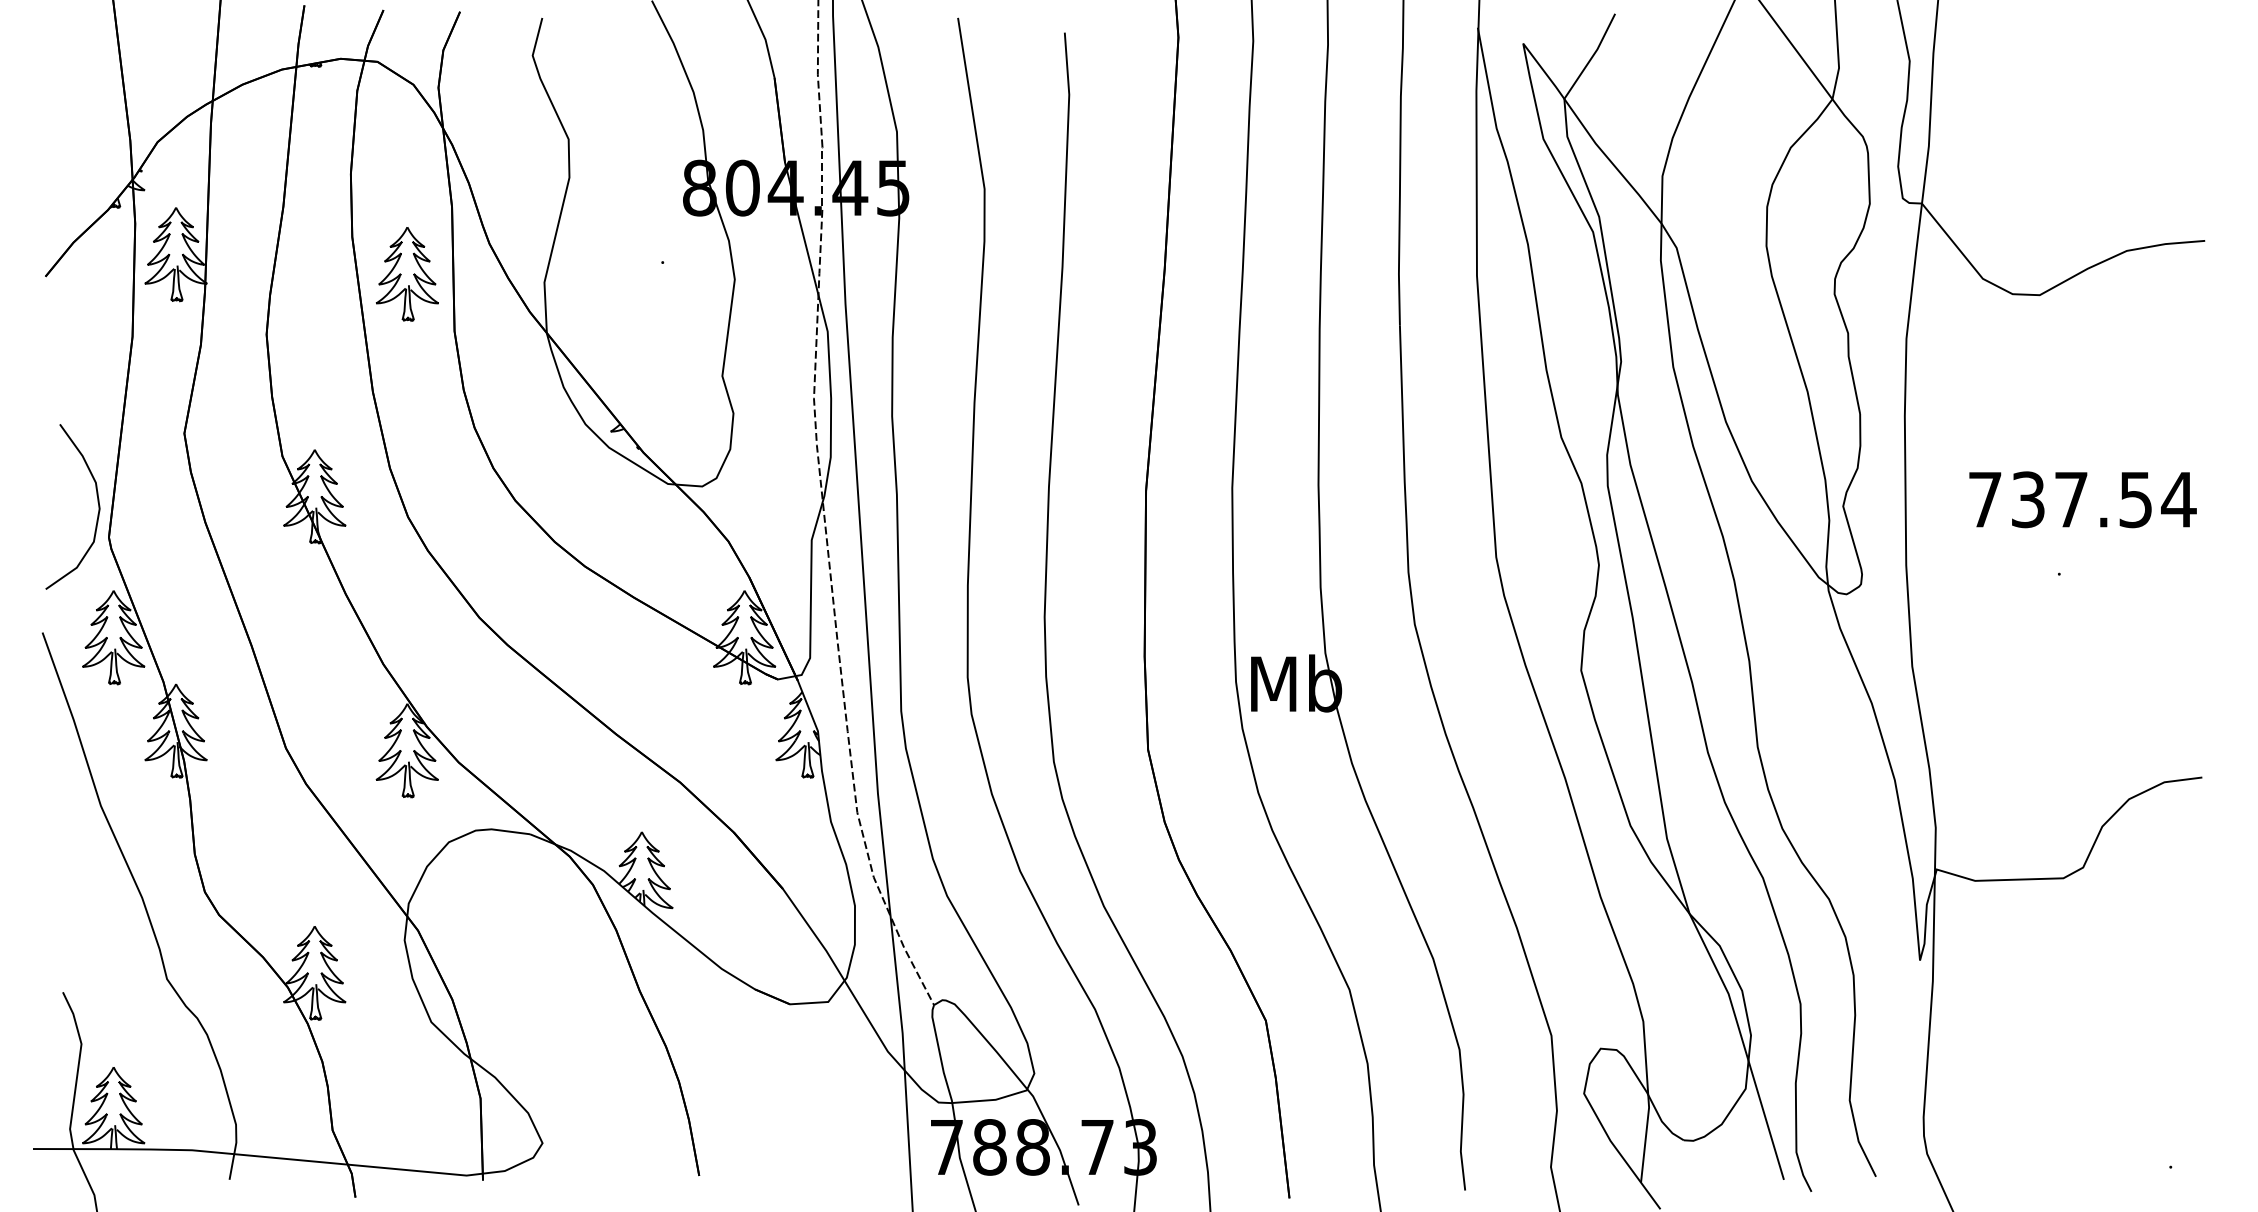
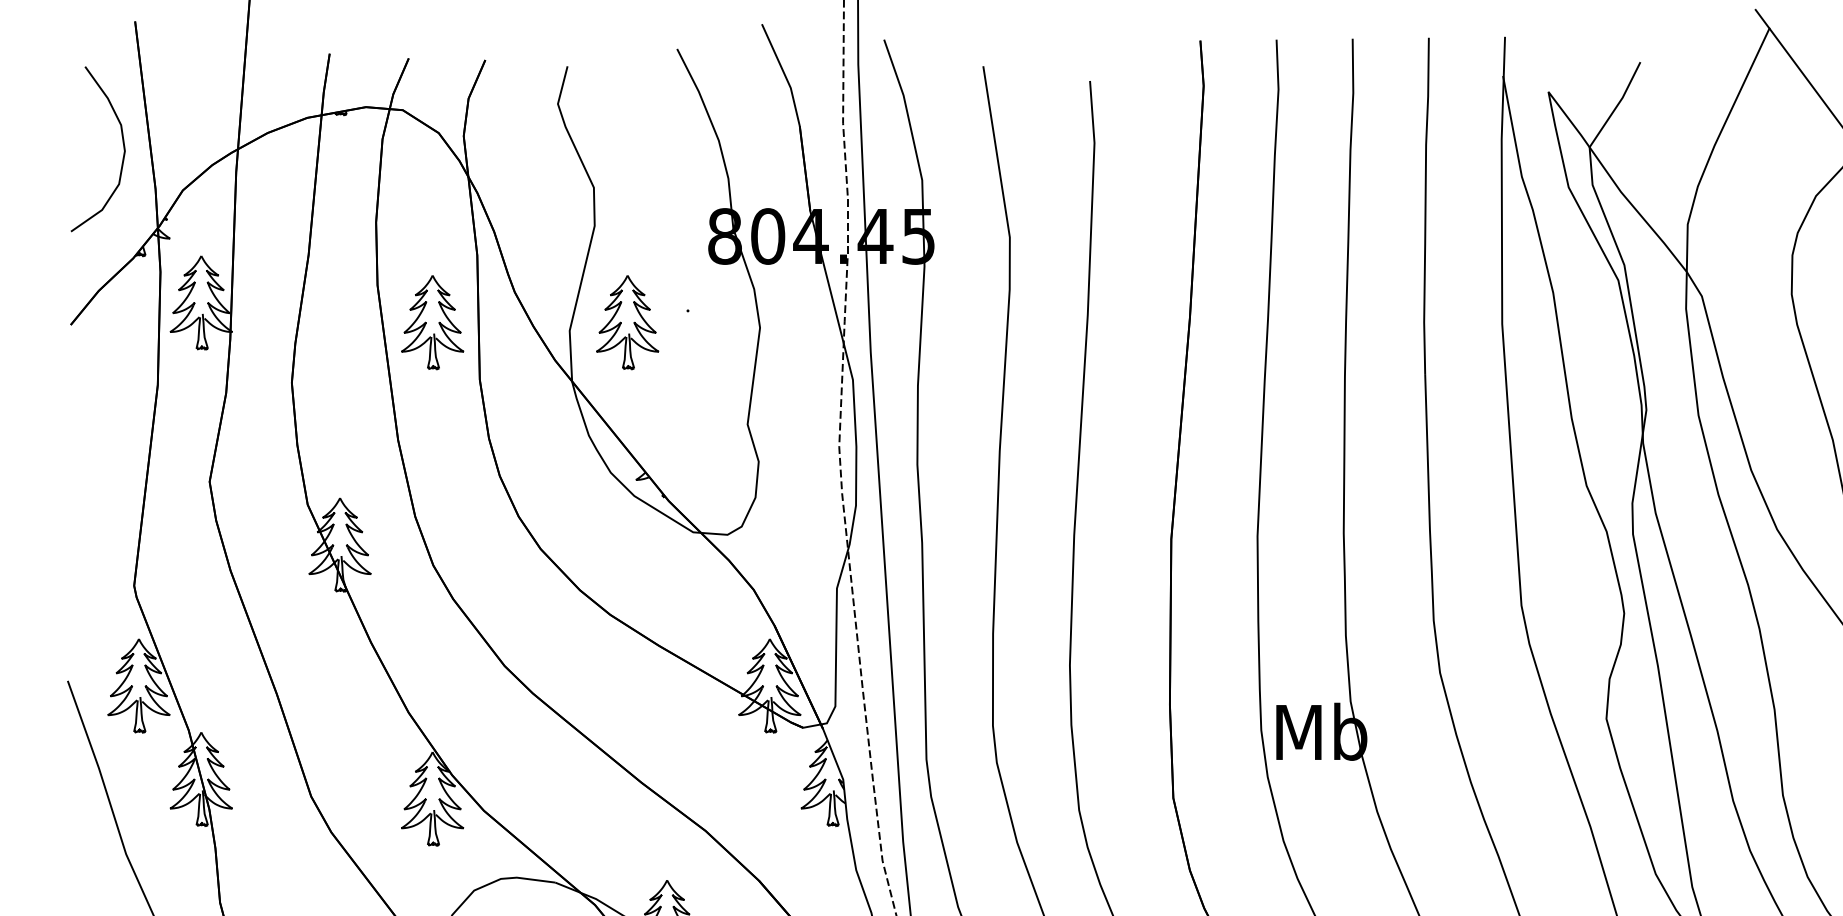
part: (602, 274) -> (627, 322), added
curve: (97, 502) -> (122, 144), moved

